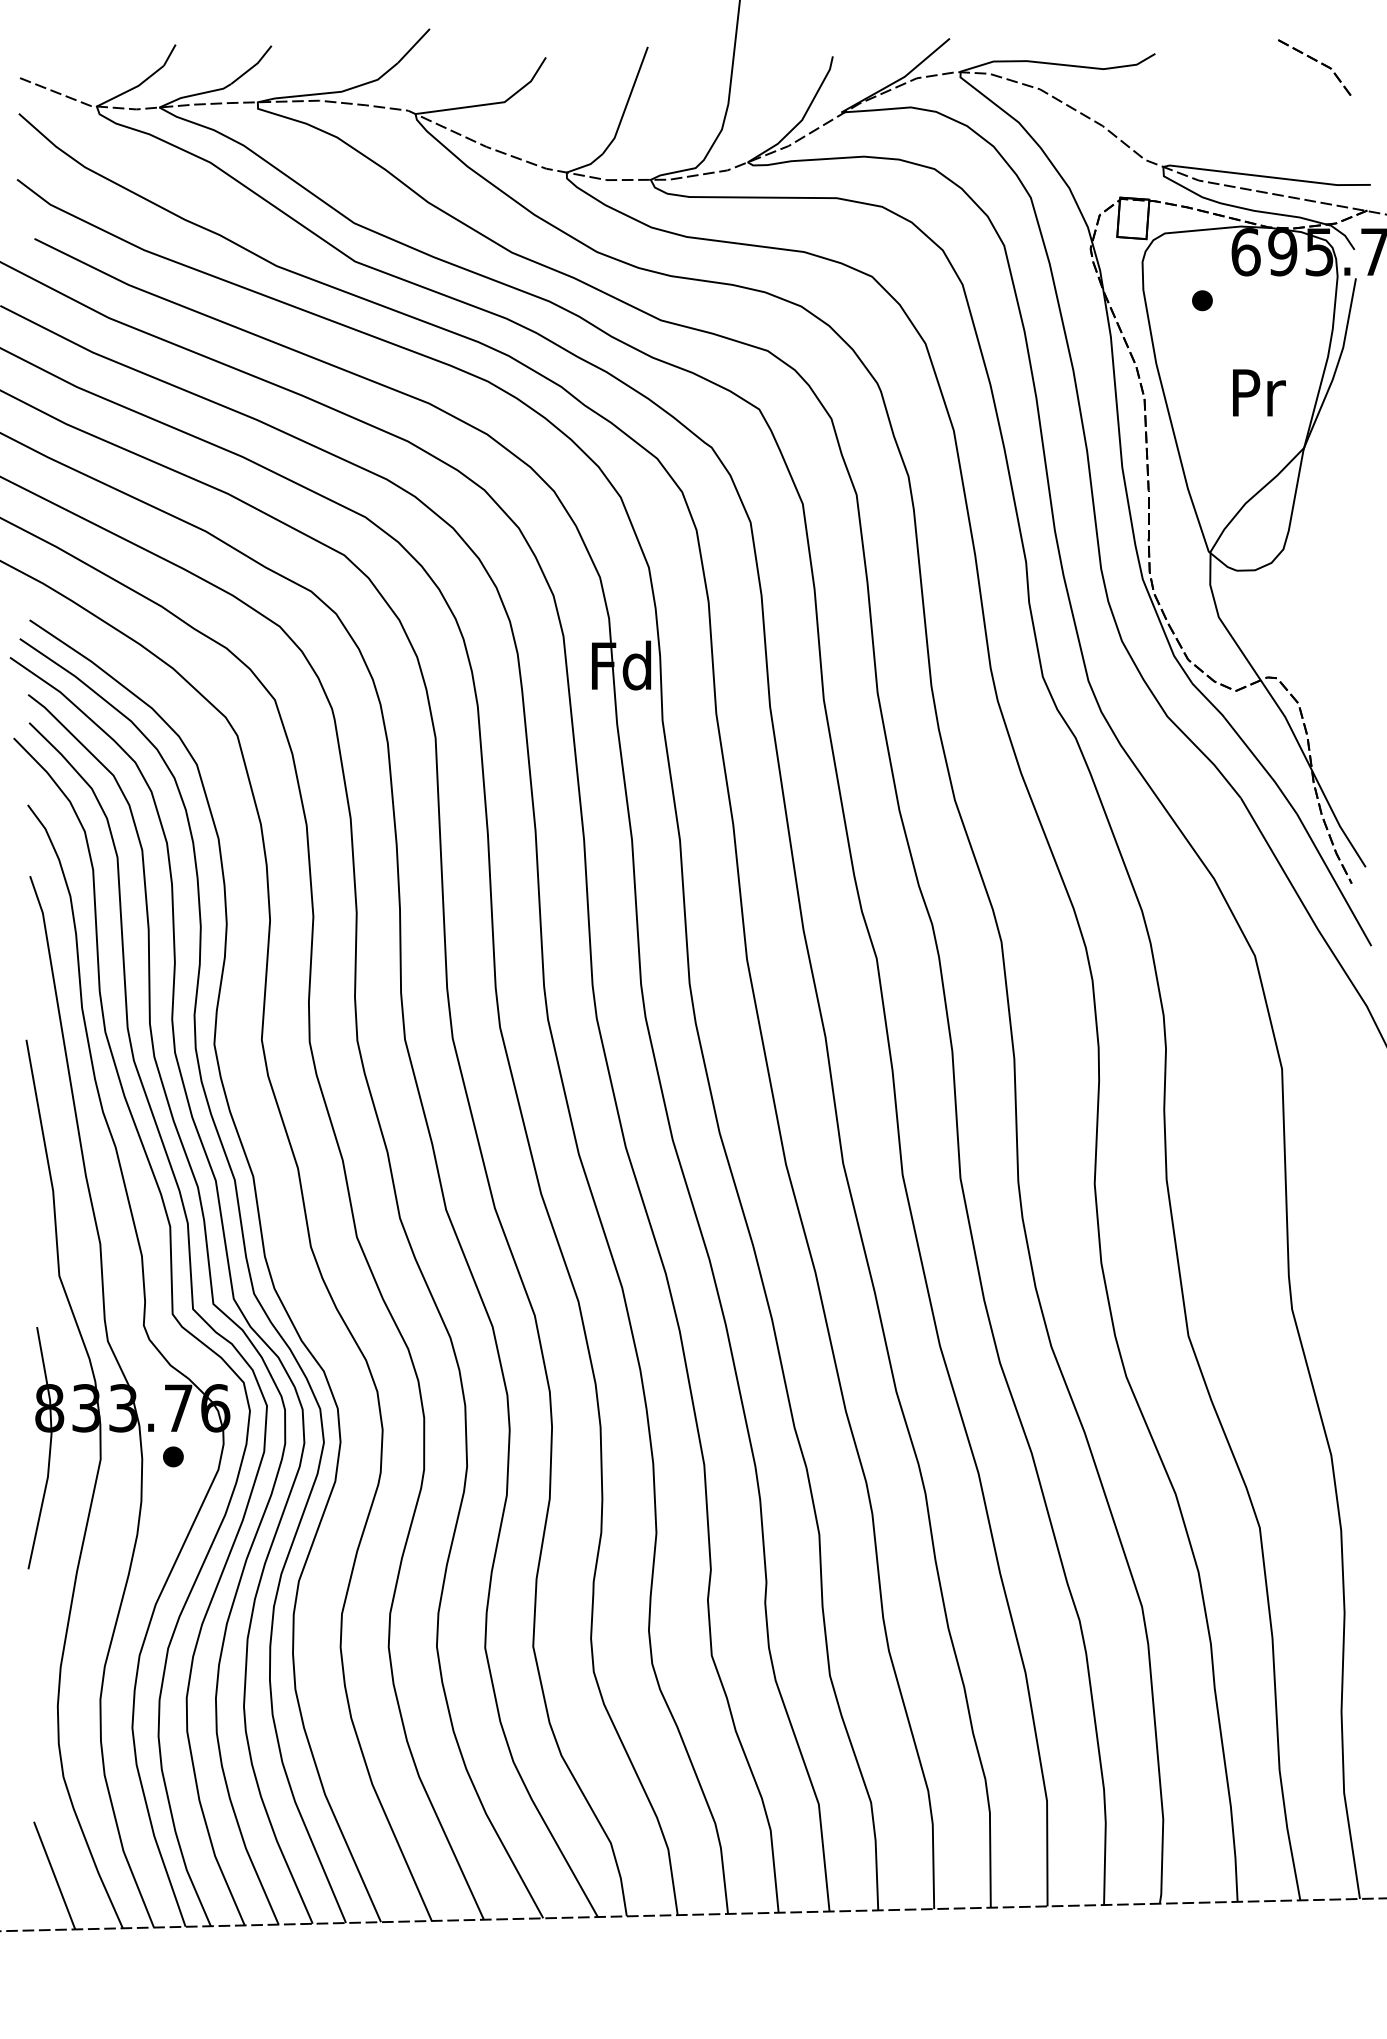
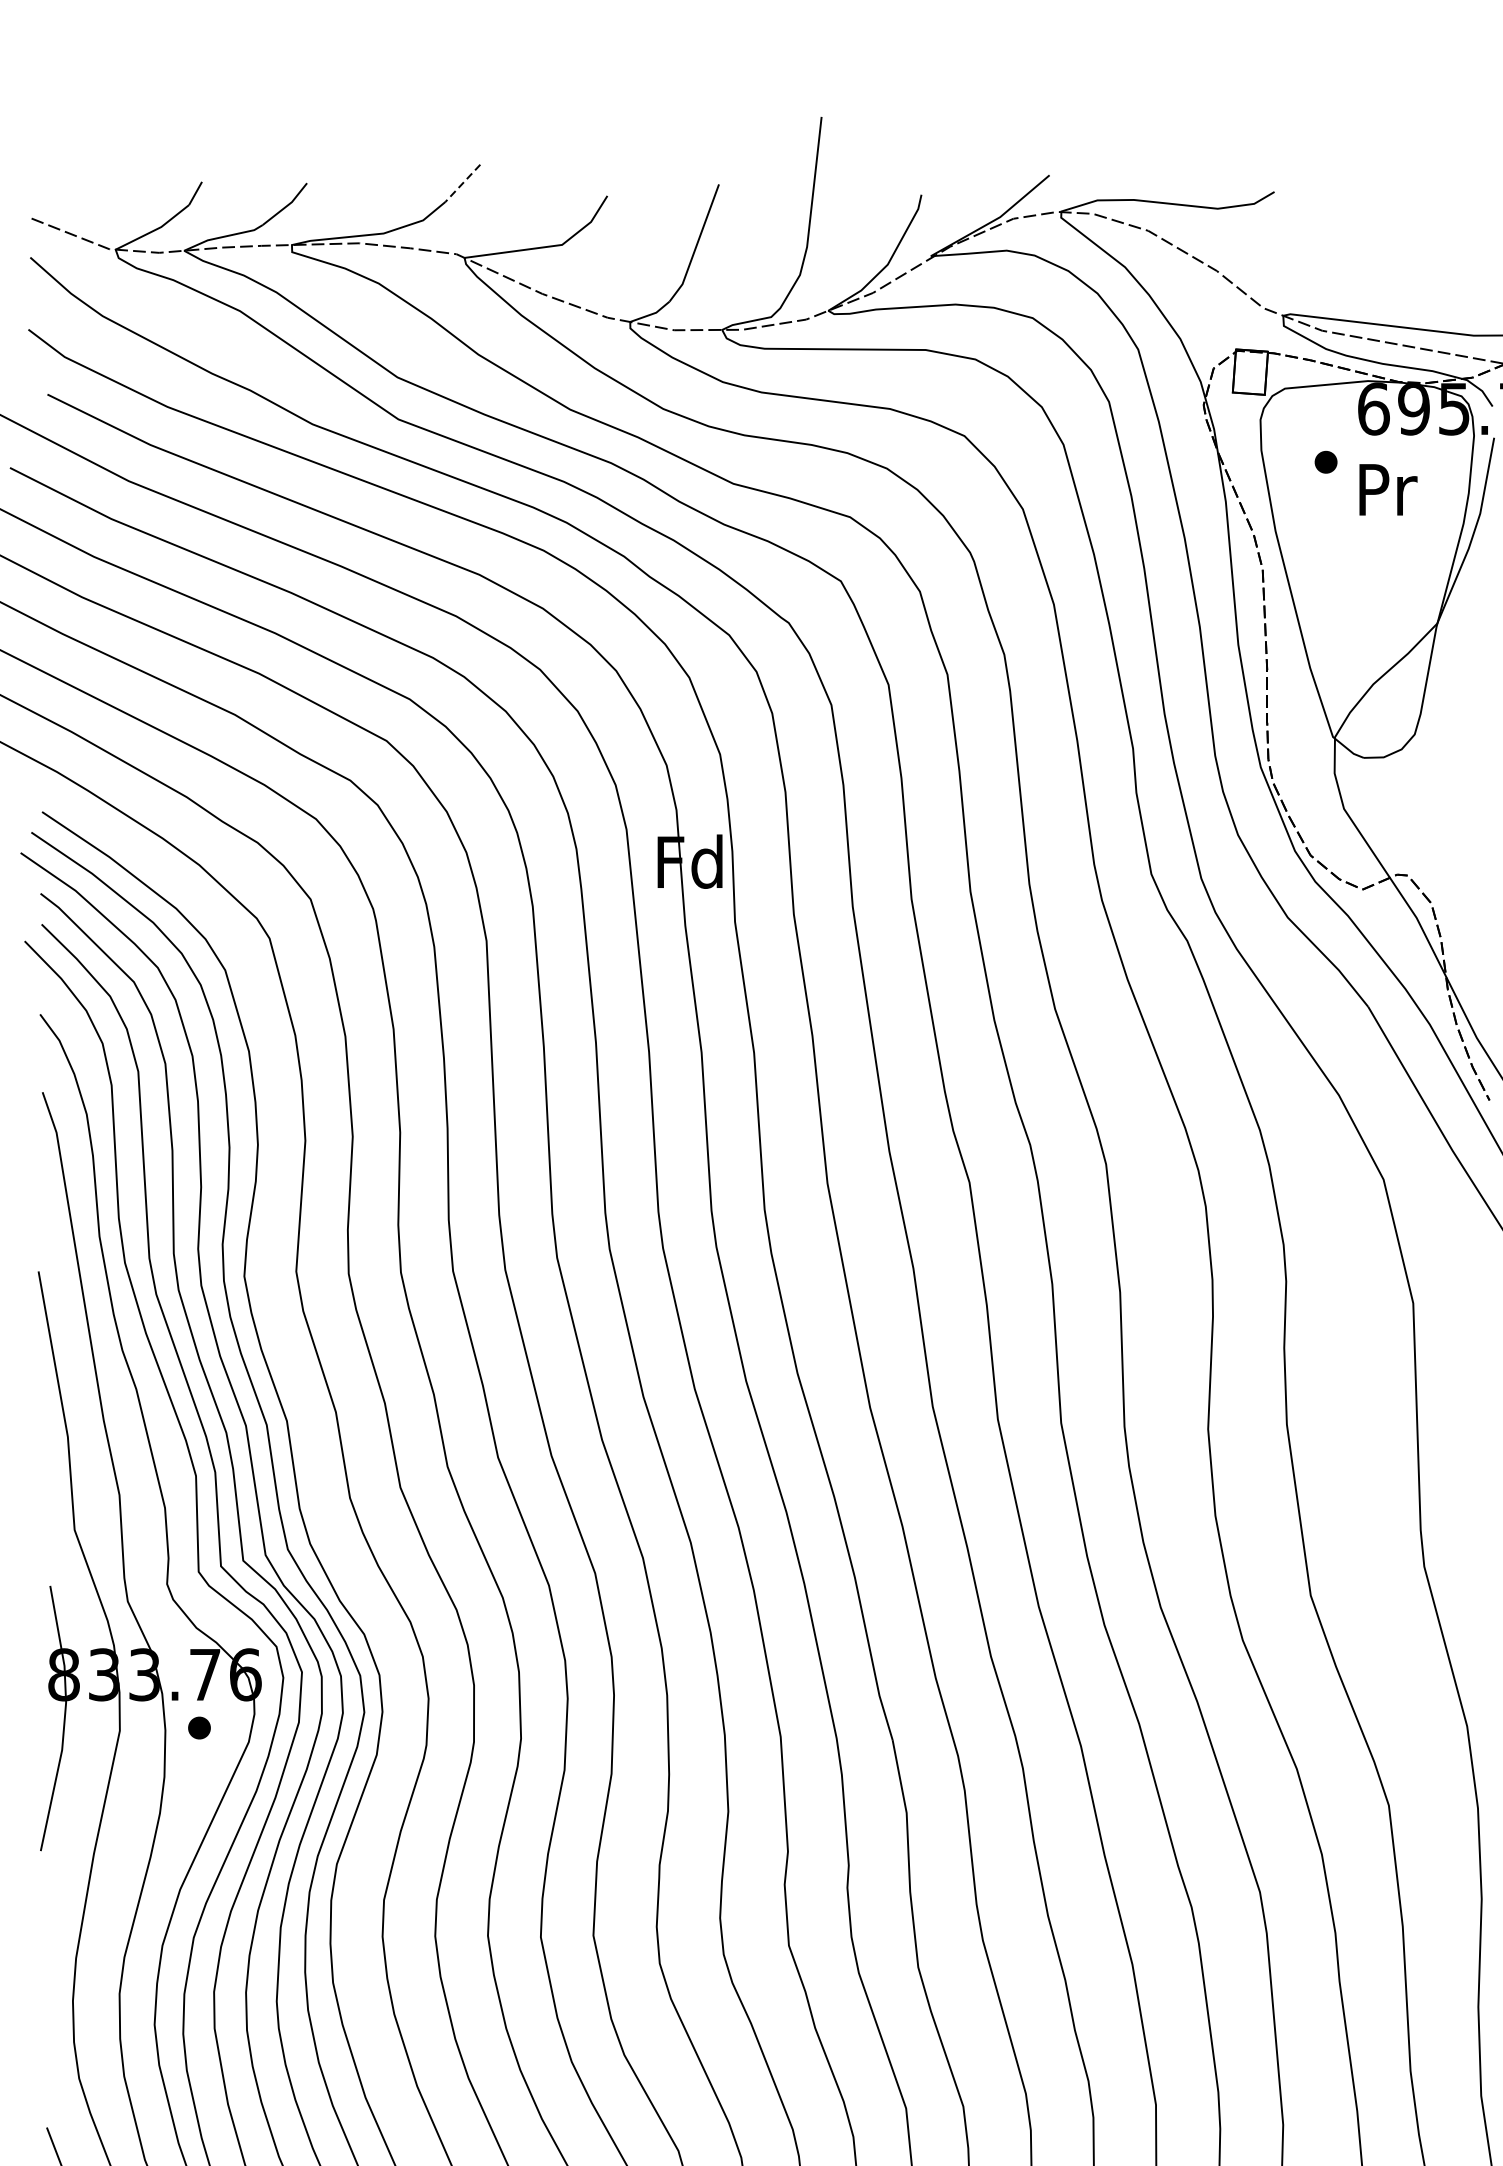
line: (413, 46) -> (462, 183), solid -> dashed
part: (1315, 61) -> (1449, 200), removed
text: (1259, 392) -> (1388, 489), moved

